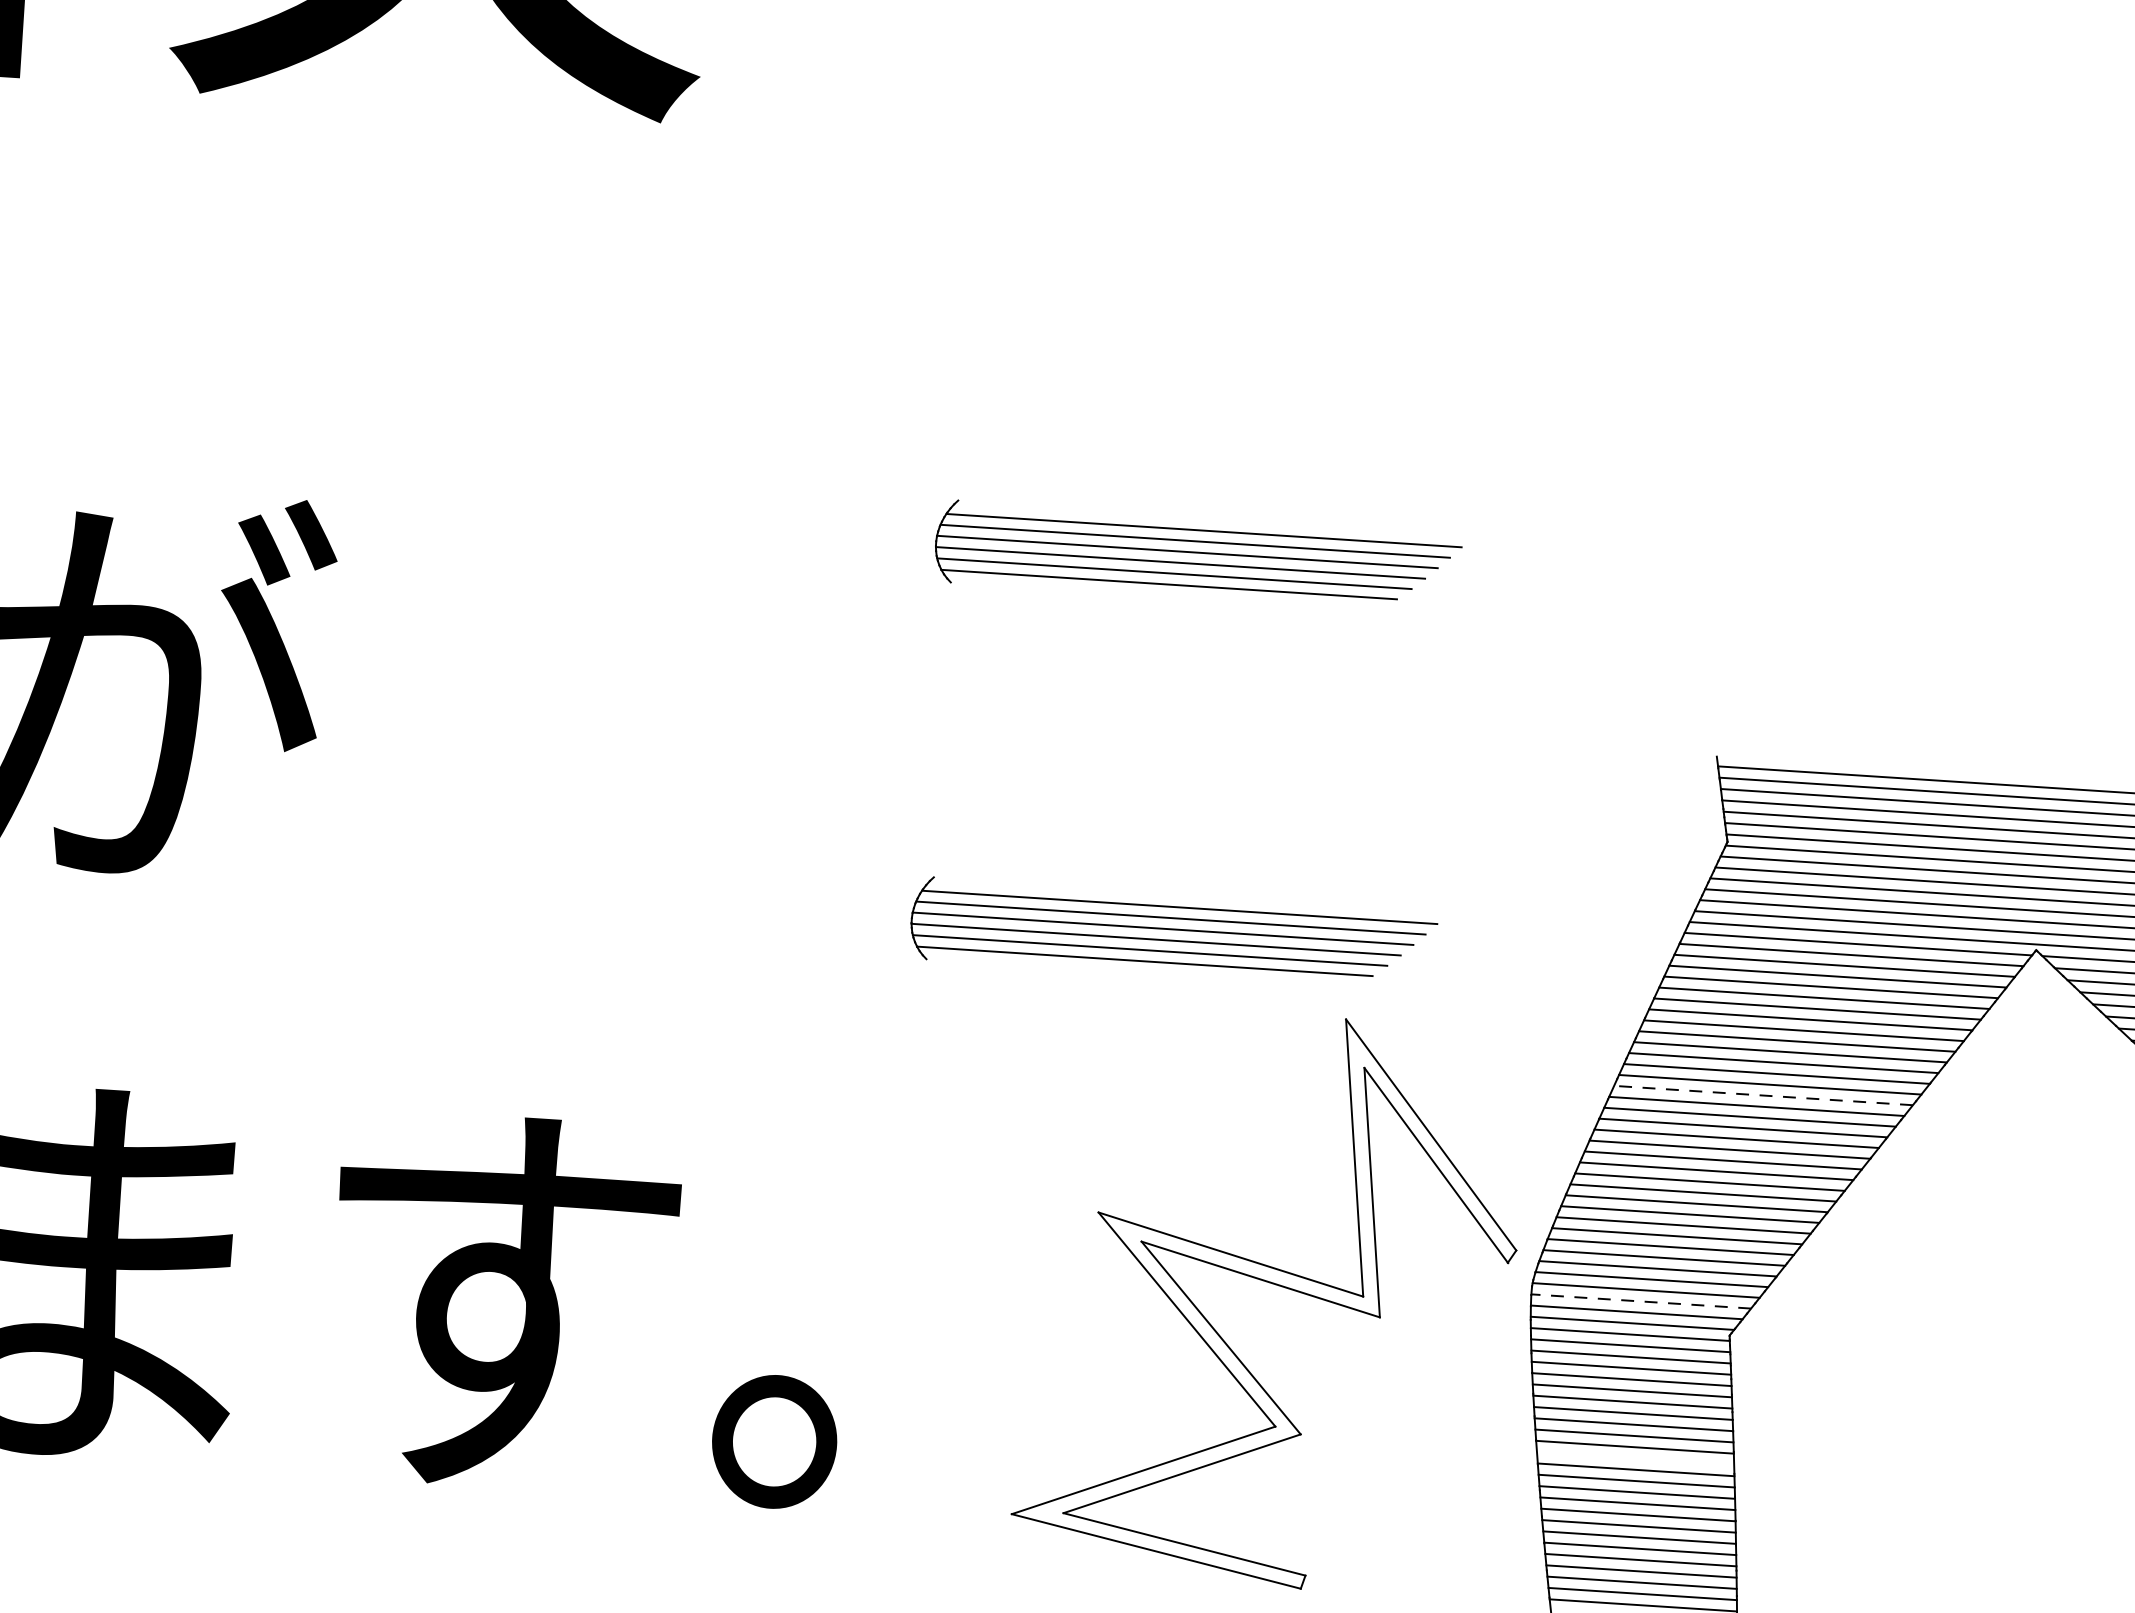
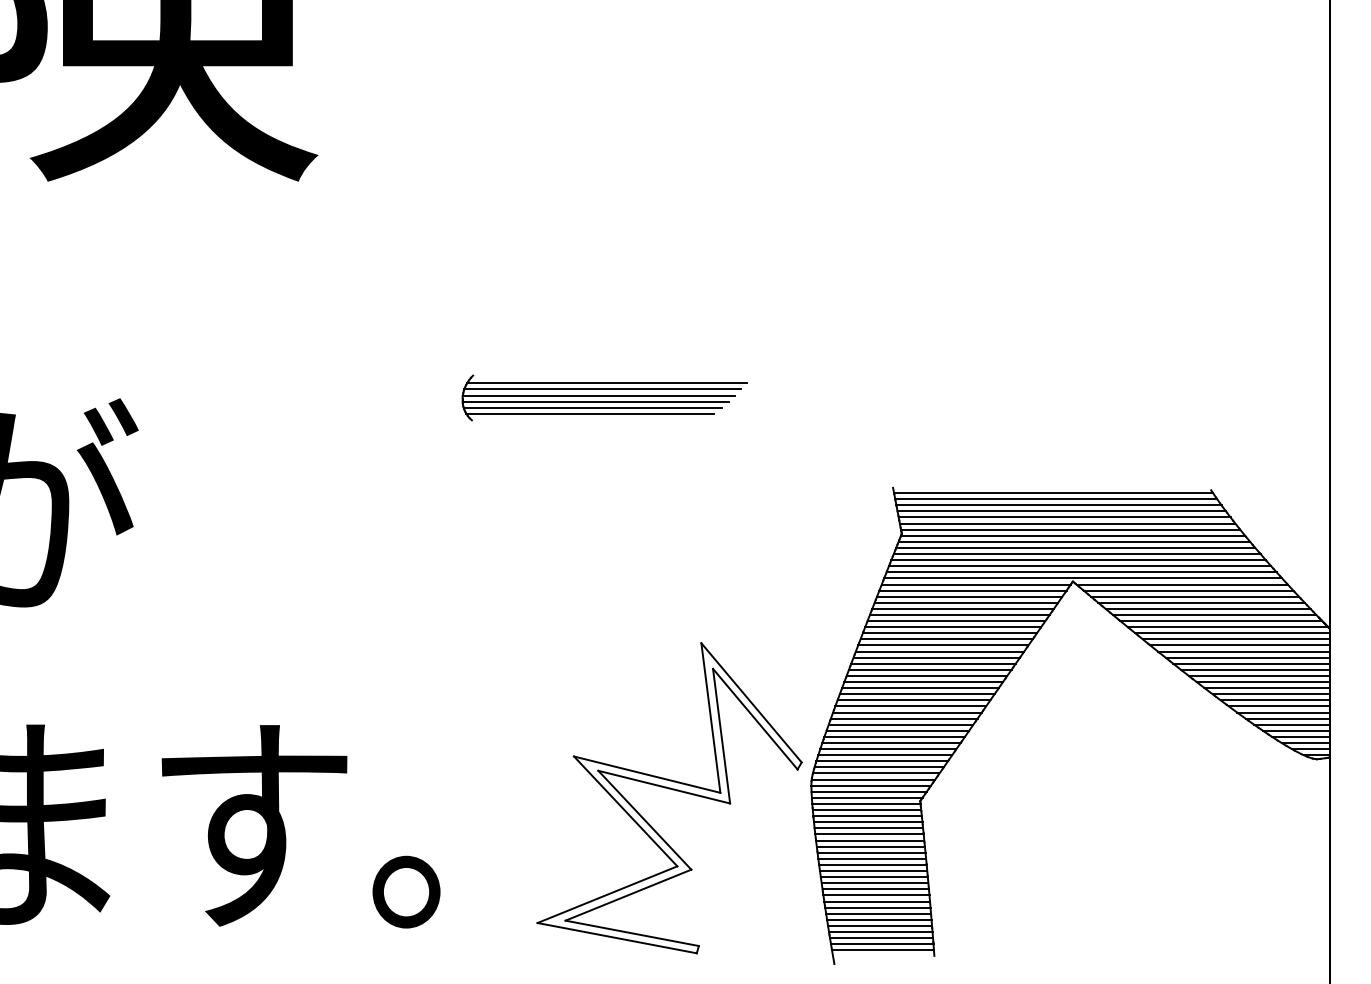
part: (1172, 933) -> (604, 602), removed
line: (1762, 1094) -> (929, 669), dashed -> solid
line: (1641, 1301) -> (871, 785), dashed -> solid
line: (1635, 1459) -> (873, 871), added

